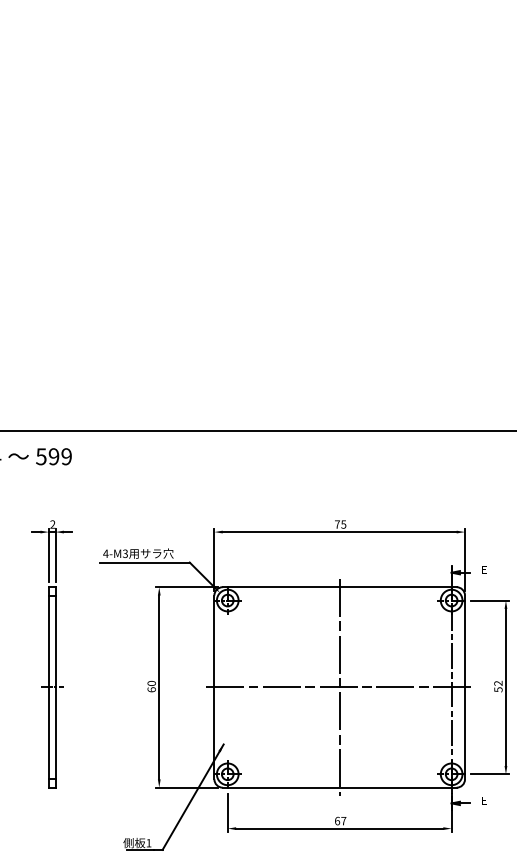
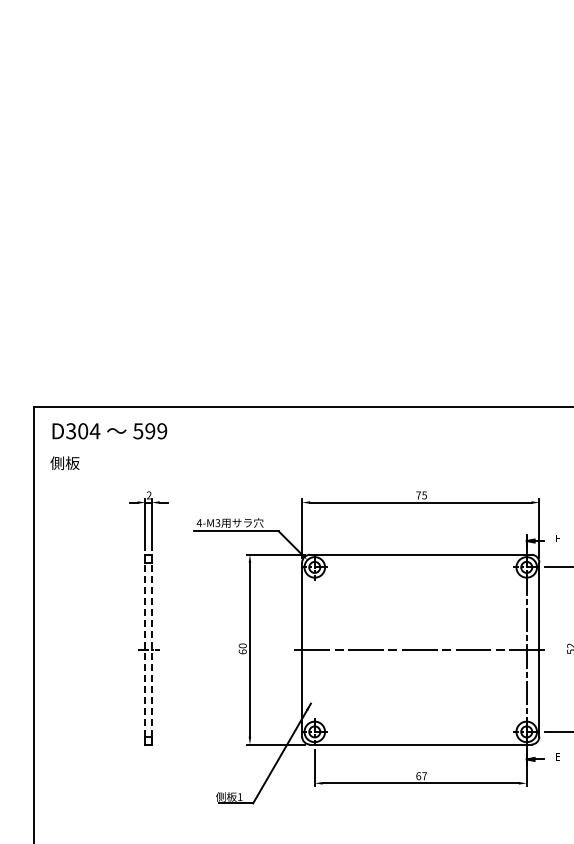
line: (48, 687) -> (145, 649), solid -> dashed
line: (55, 687) -> (151, 649), solid -> dashed
line: (339, 687) -> (420, 649), removed

